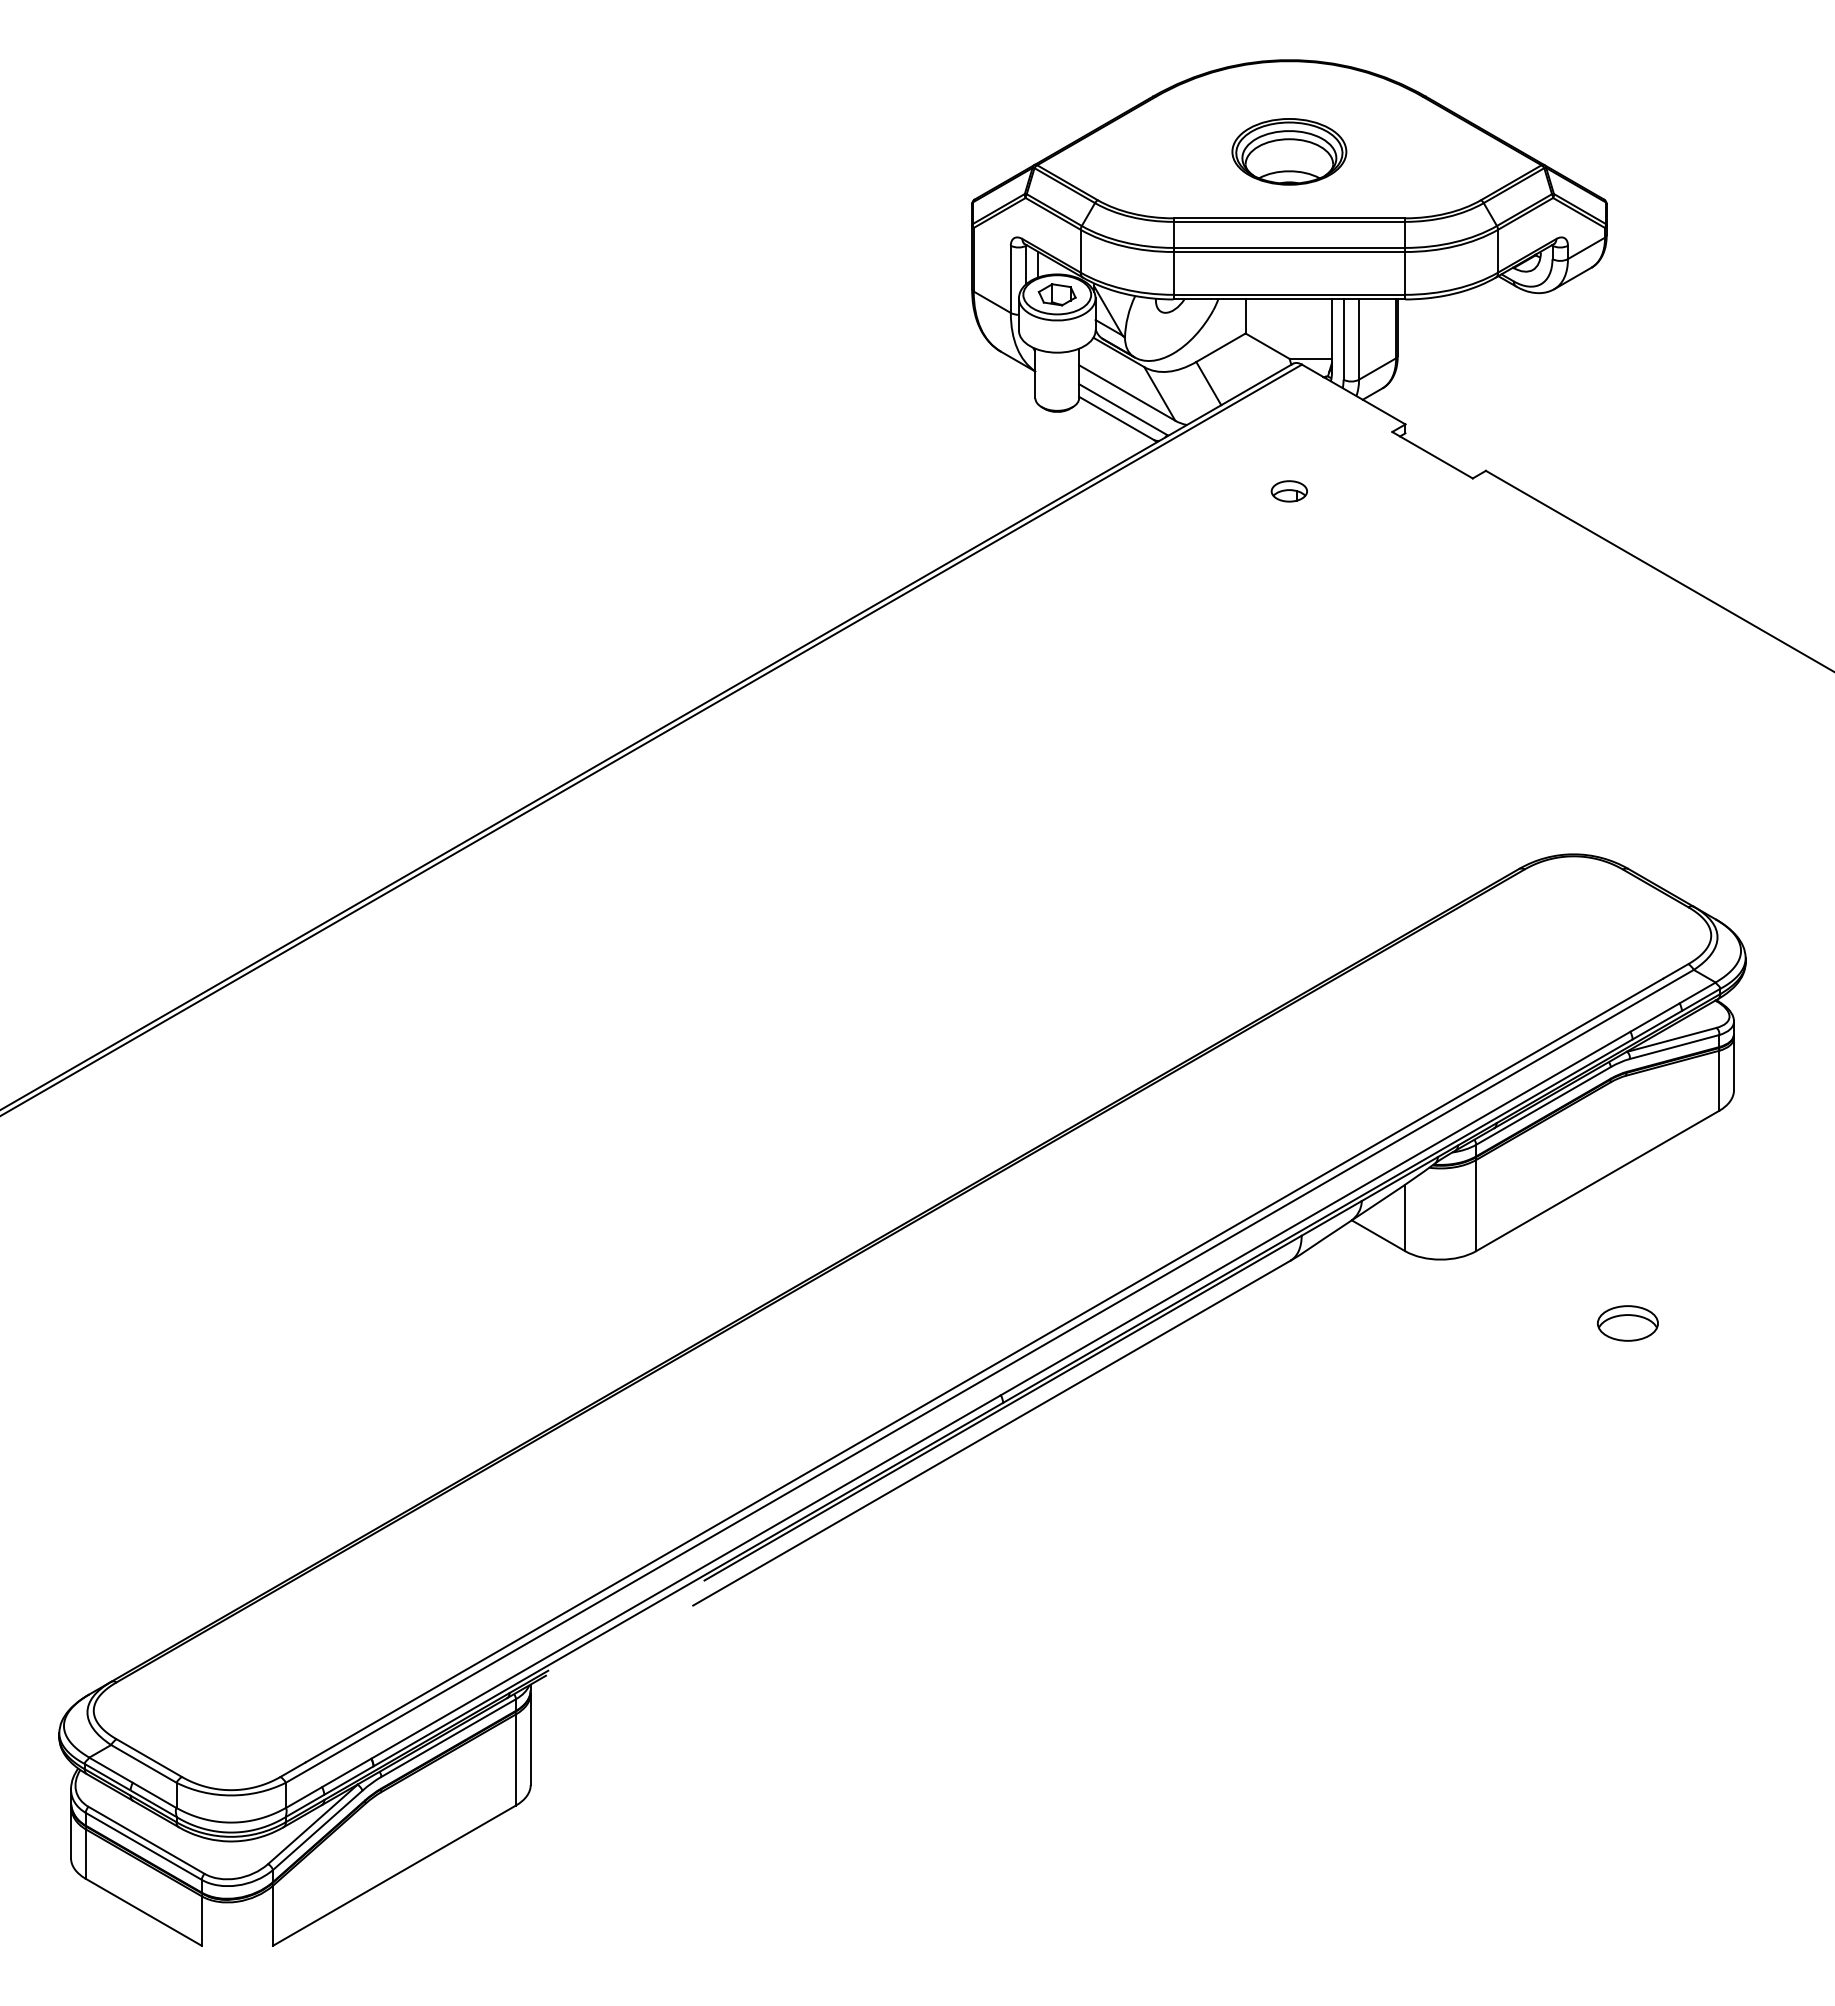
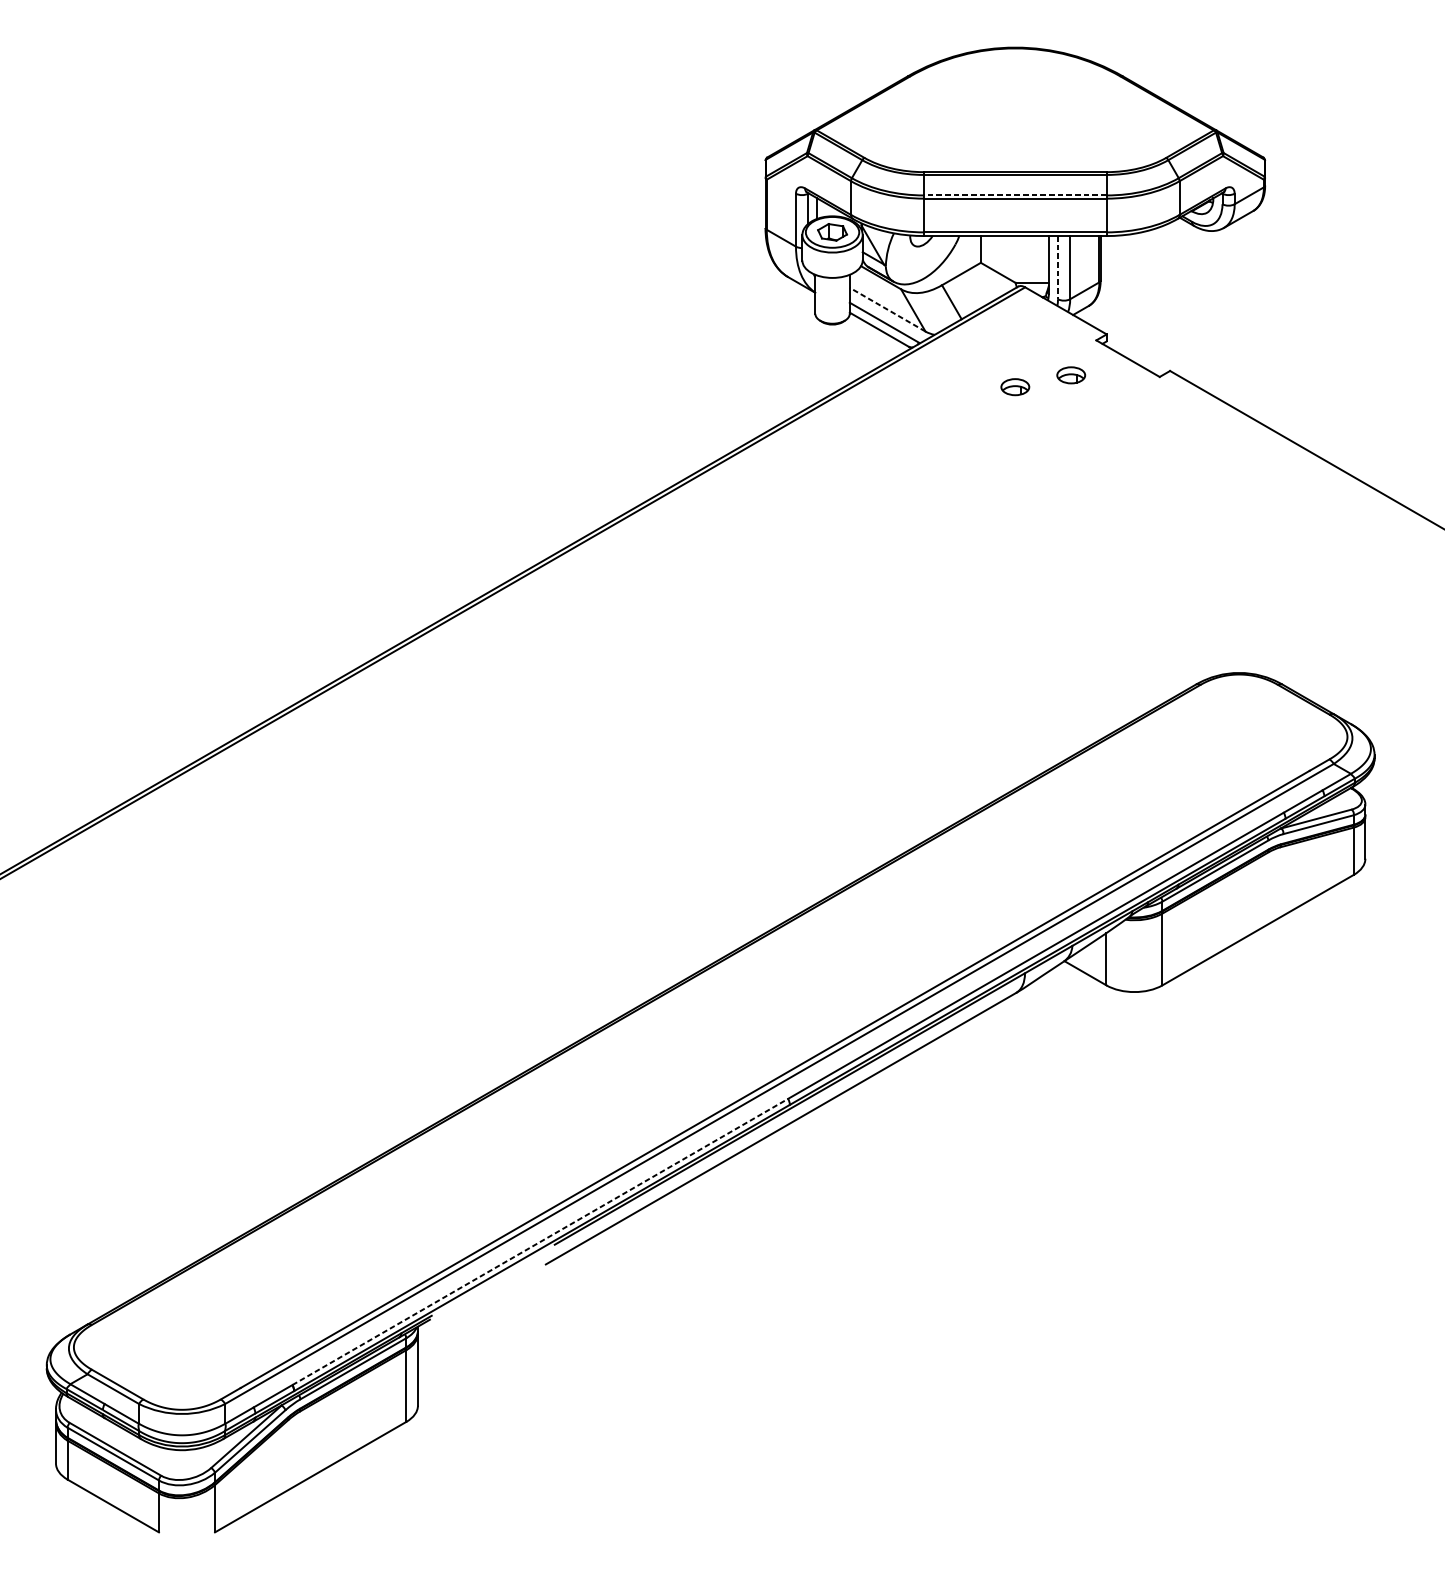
part: (1289, 151) -> (1015, 119), removed
line: (1289, 247) -> (1015, 195), solid -> dashed
line: (1343, 340) -> (1057, 268), solid -> dashed
line: (1127, 392) -> (887, 309), solid -> dashed
part: (1359, 476) -> (1070, 375), added
part: (1627, 1323) -> (1281, 1042), removed
line: (686, 1576) -> (540, 1241), solid -> dashed

